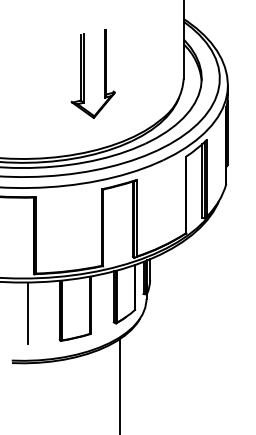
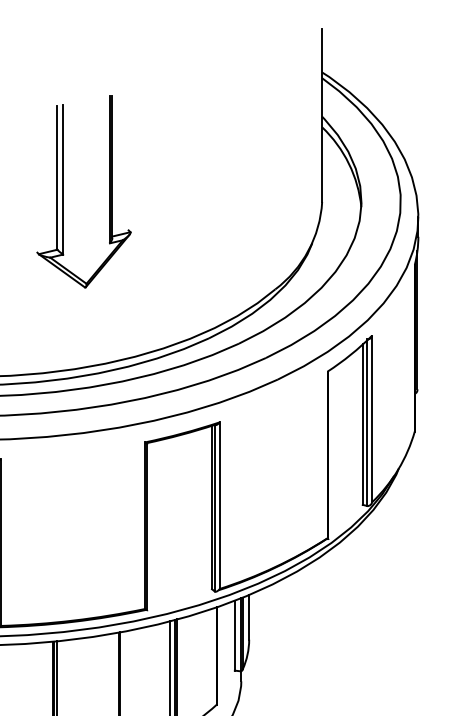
part: (84, 73) -> (65, 190), moved

